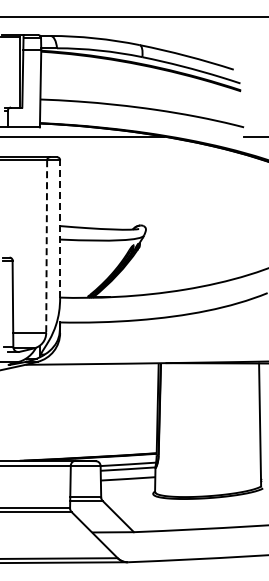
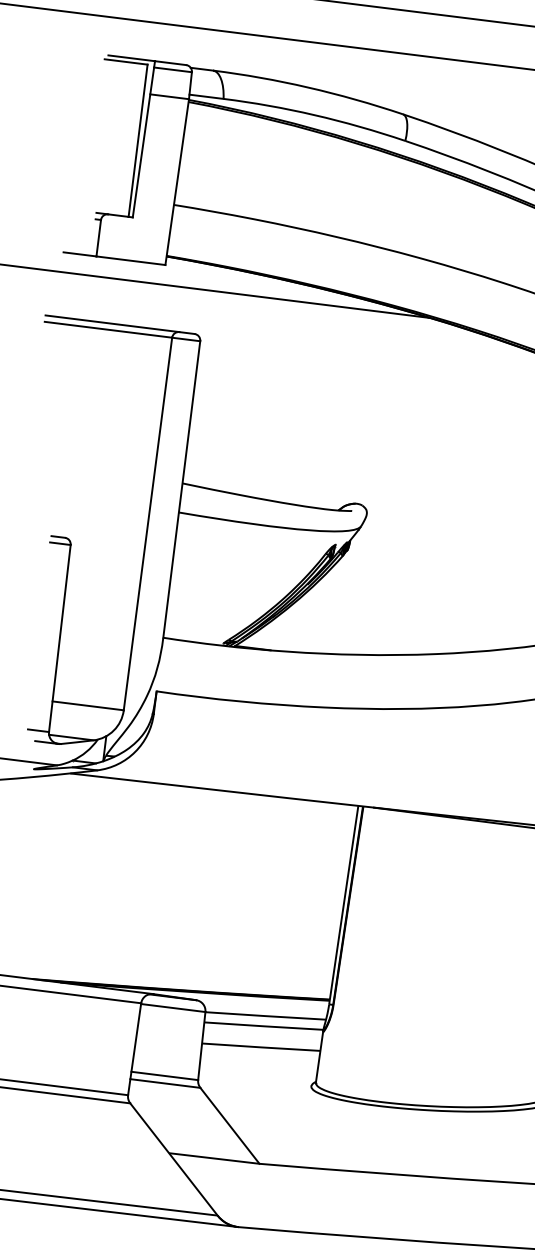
line: (60, 228) -> (182, 488), dashed -> solid
line: (46, 247) -> (147, 525), dashed -> solid

